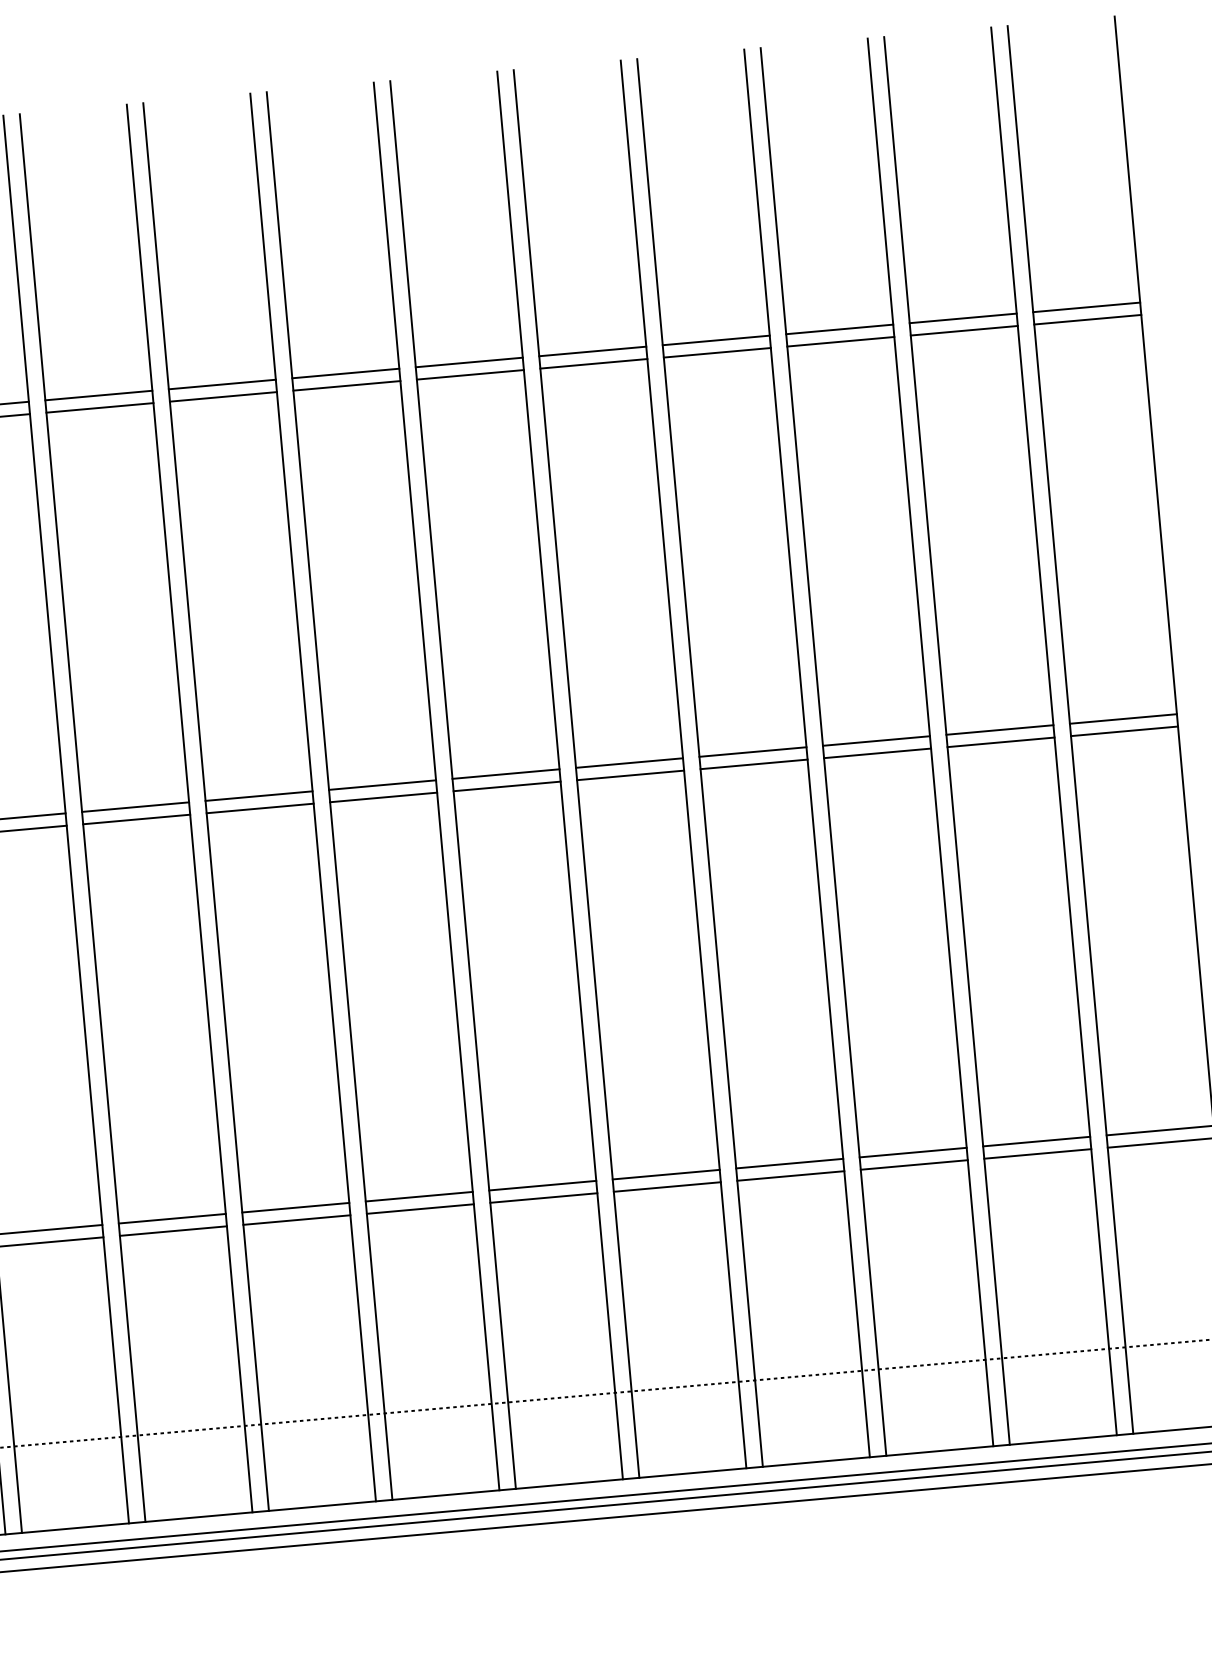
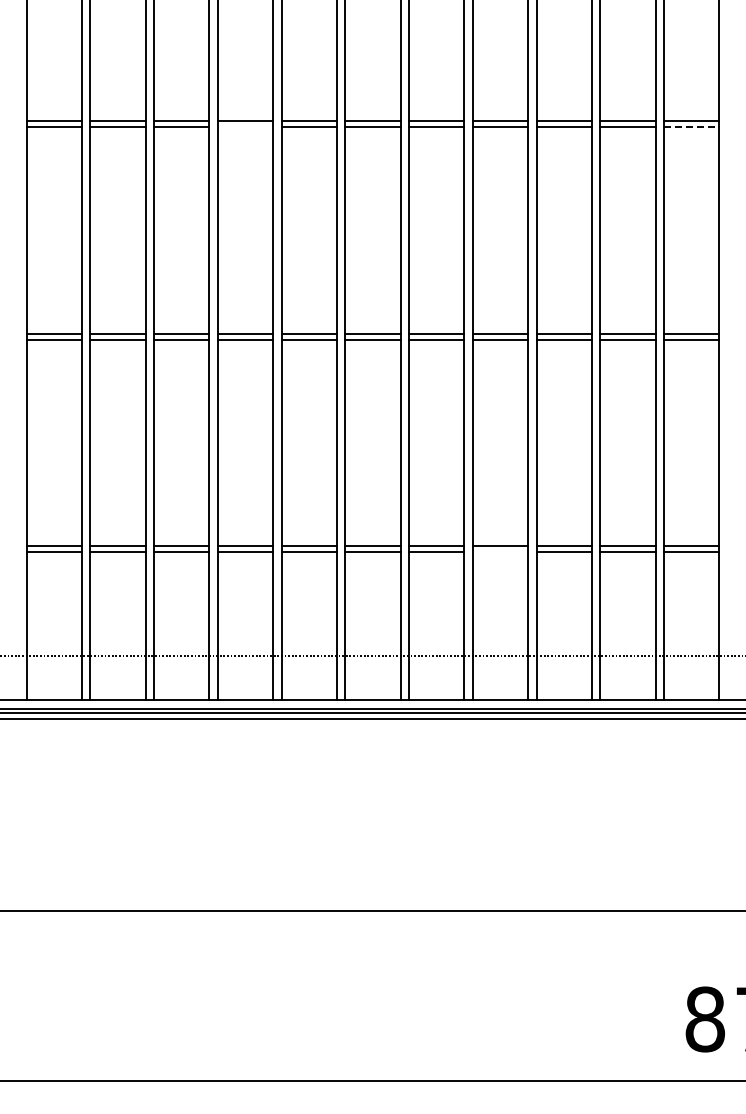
line: (1087, 319) -> (691, 127), solid -> dashed
line: (223, 396) -> (245, 127), removed
line: (790, 1176) -> (500, 552), removed

